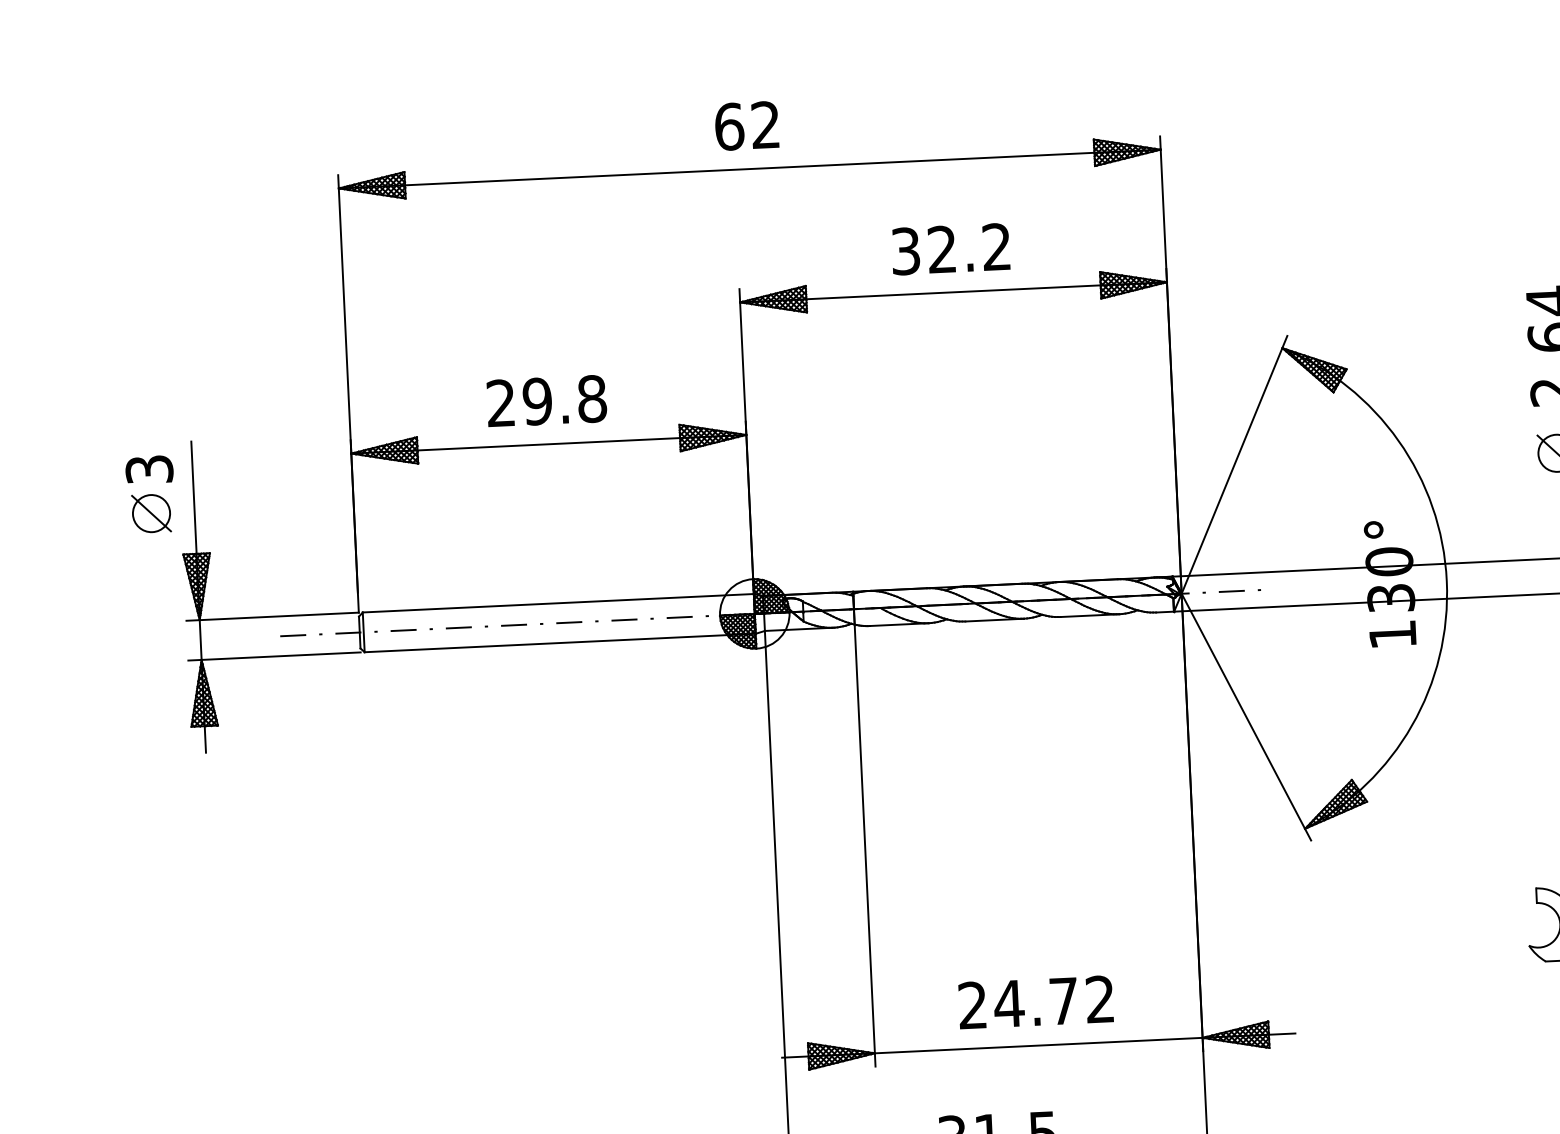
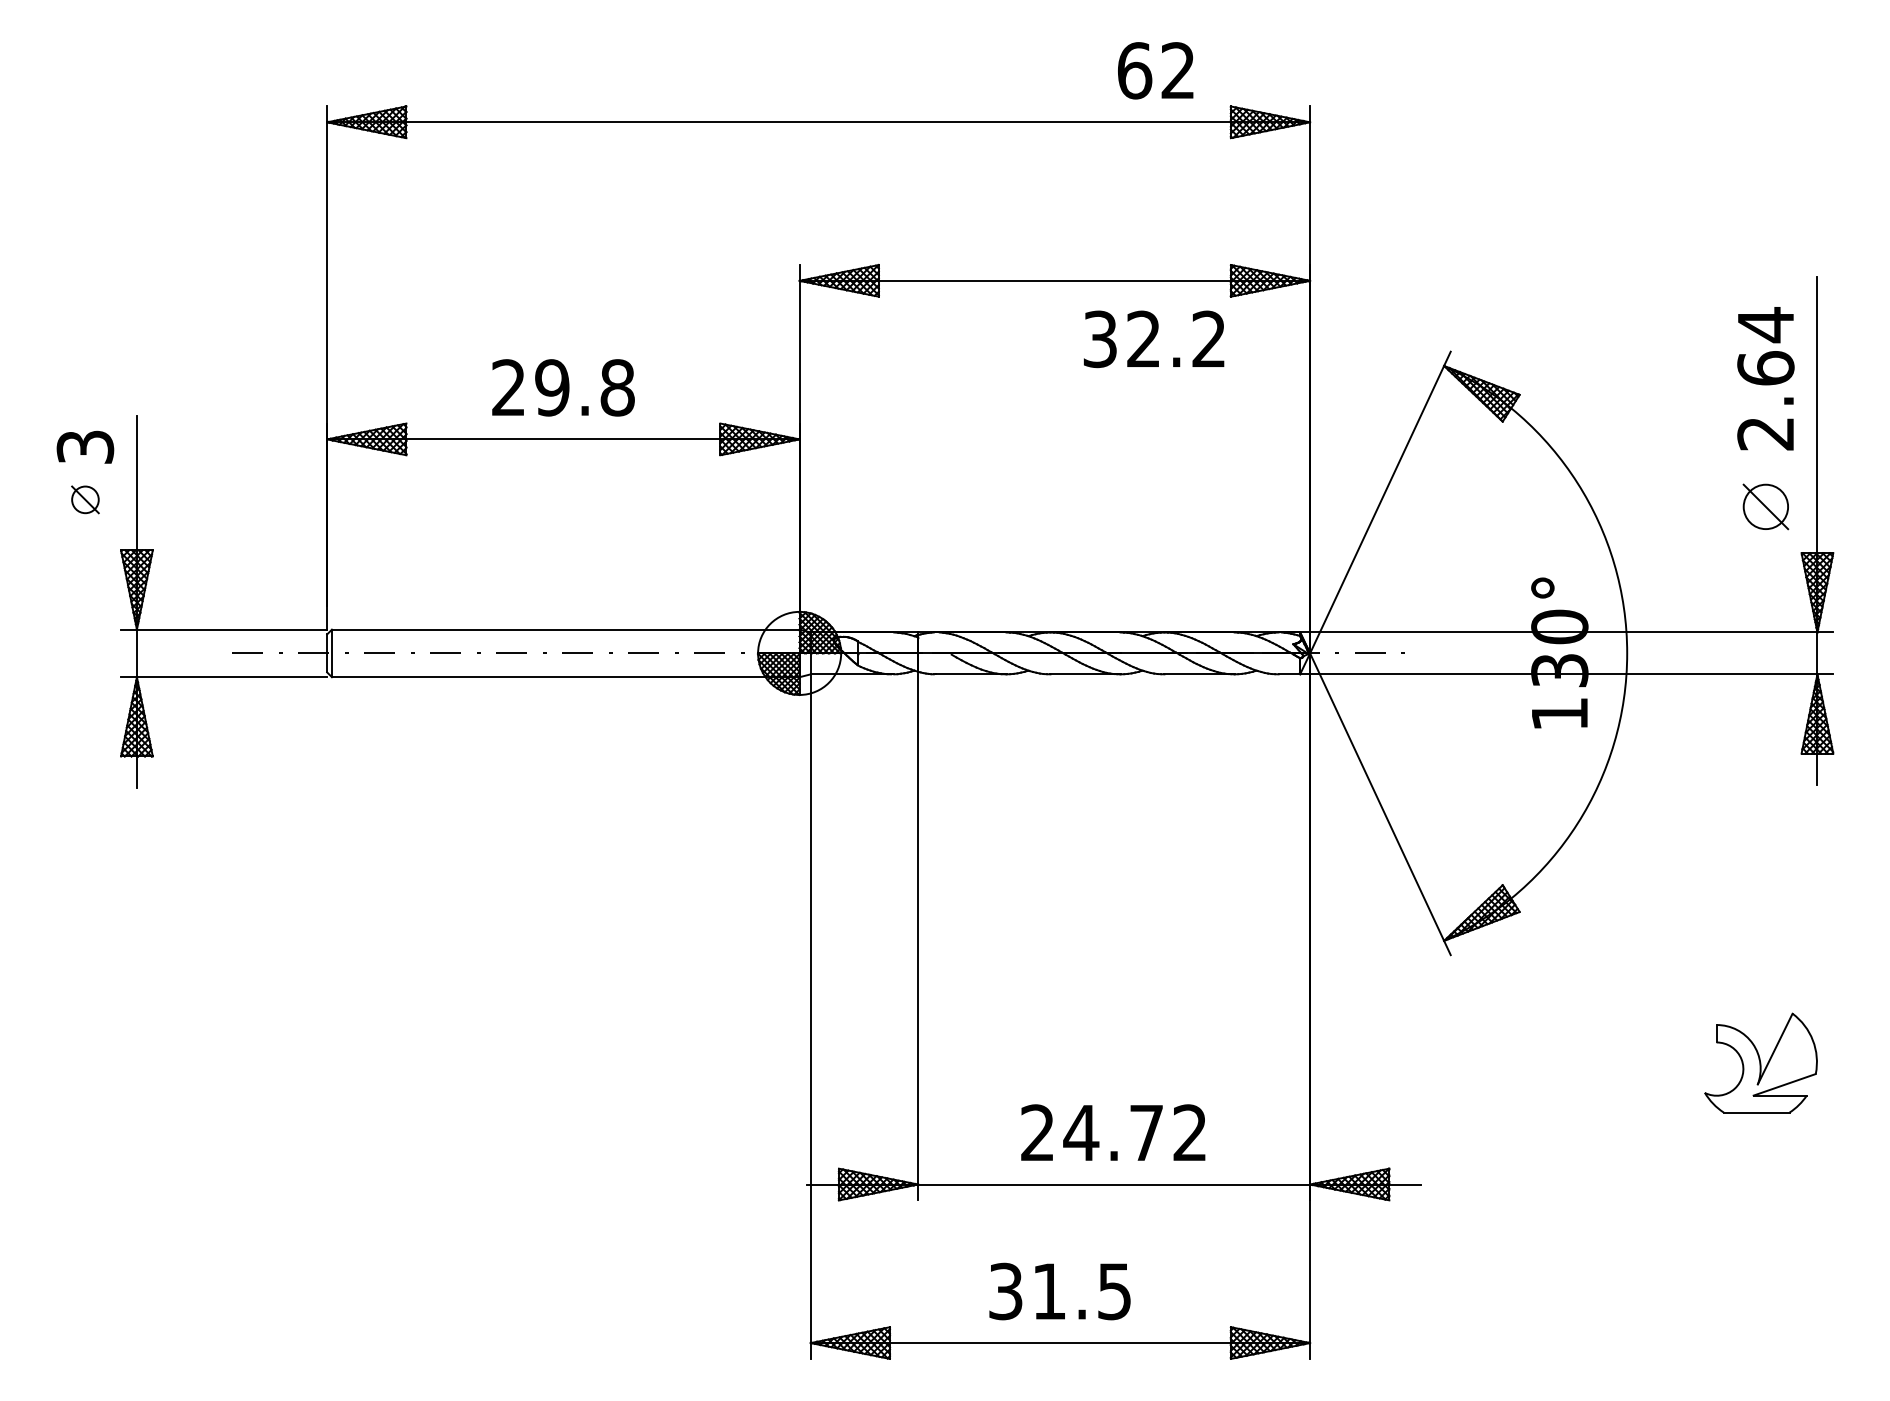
text: (746, 125) -> (1155, 70), moved
text: (951, 249) -> (1154, 339), moved
part: (151, 513) -> (85, 499), size x0.6

